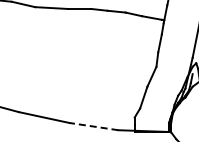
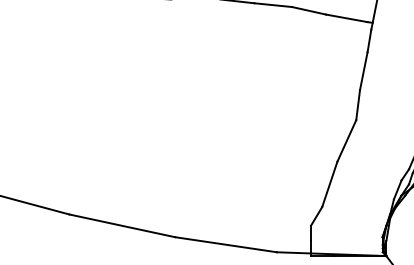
line: (94, 126) -> (227, 244), dashed -> solid

